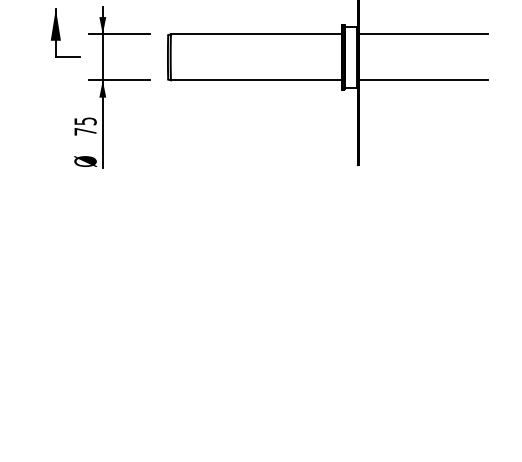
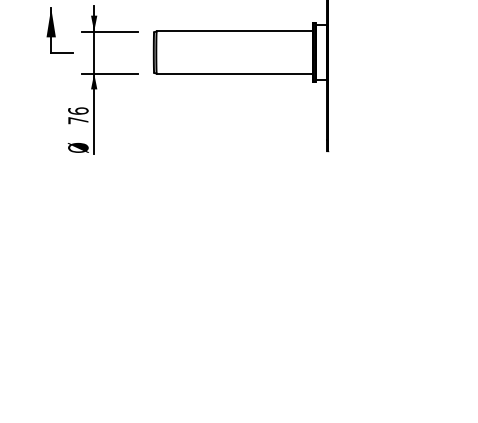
line: (422, 34) -> (386, 31), removed
line: (422, 80) -> (386, 73), removed
text: (85, 121) -> (78, 111), 75 -> 76

